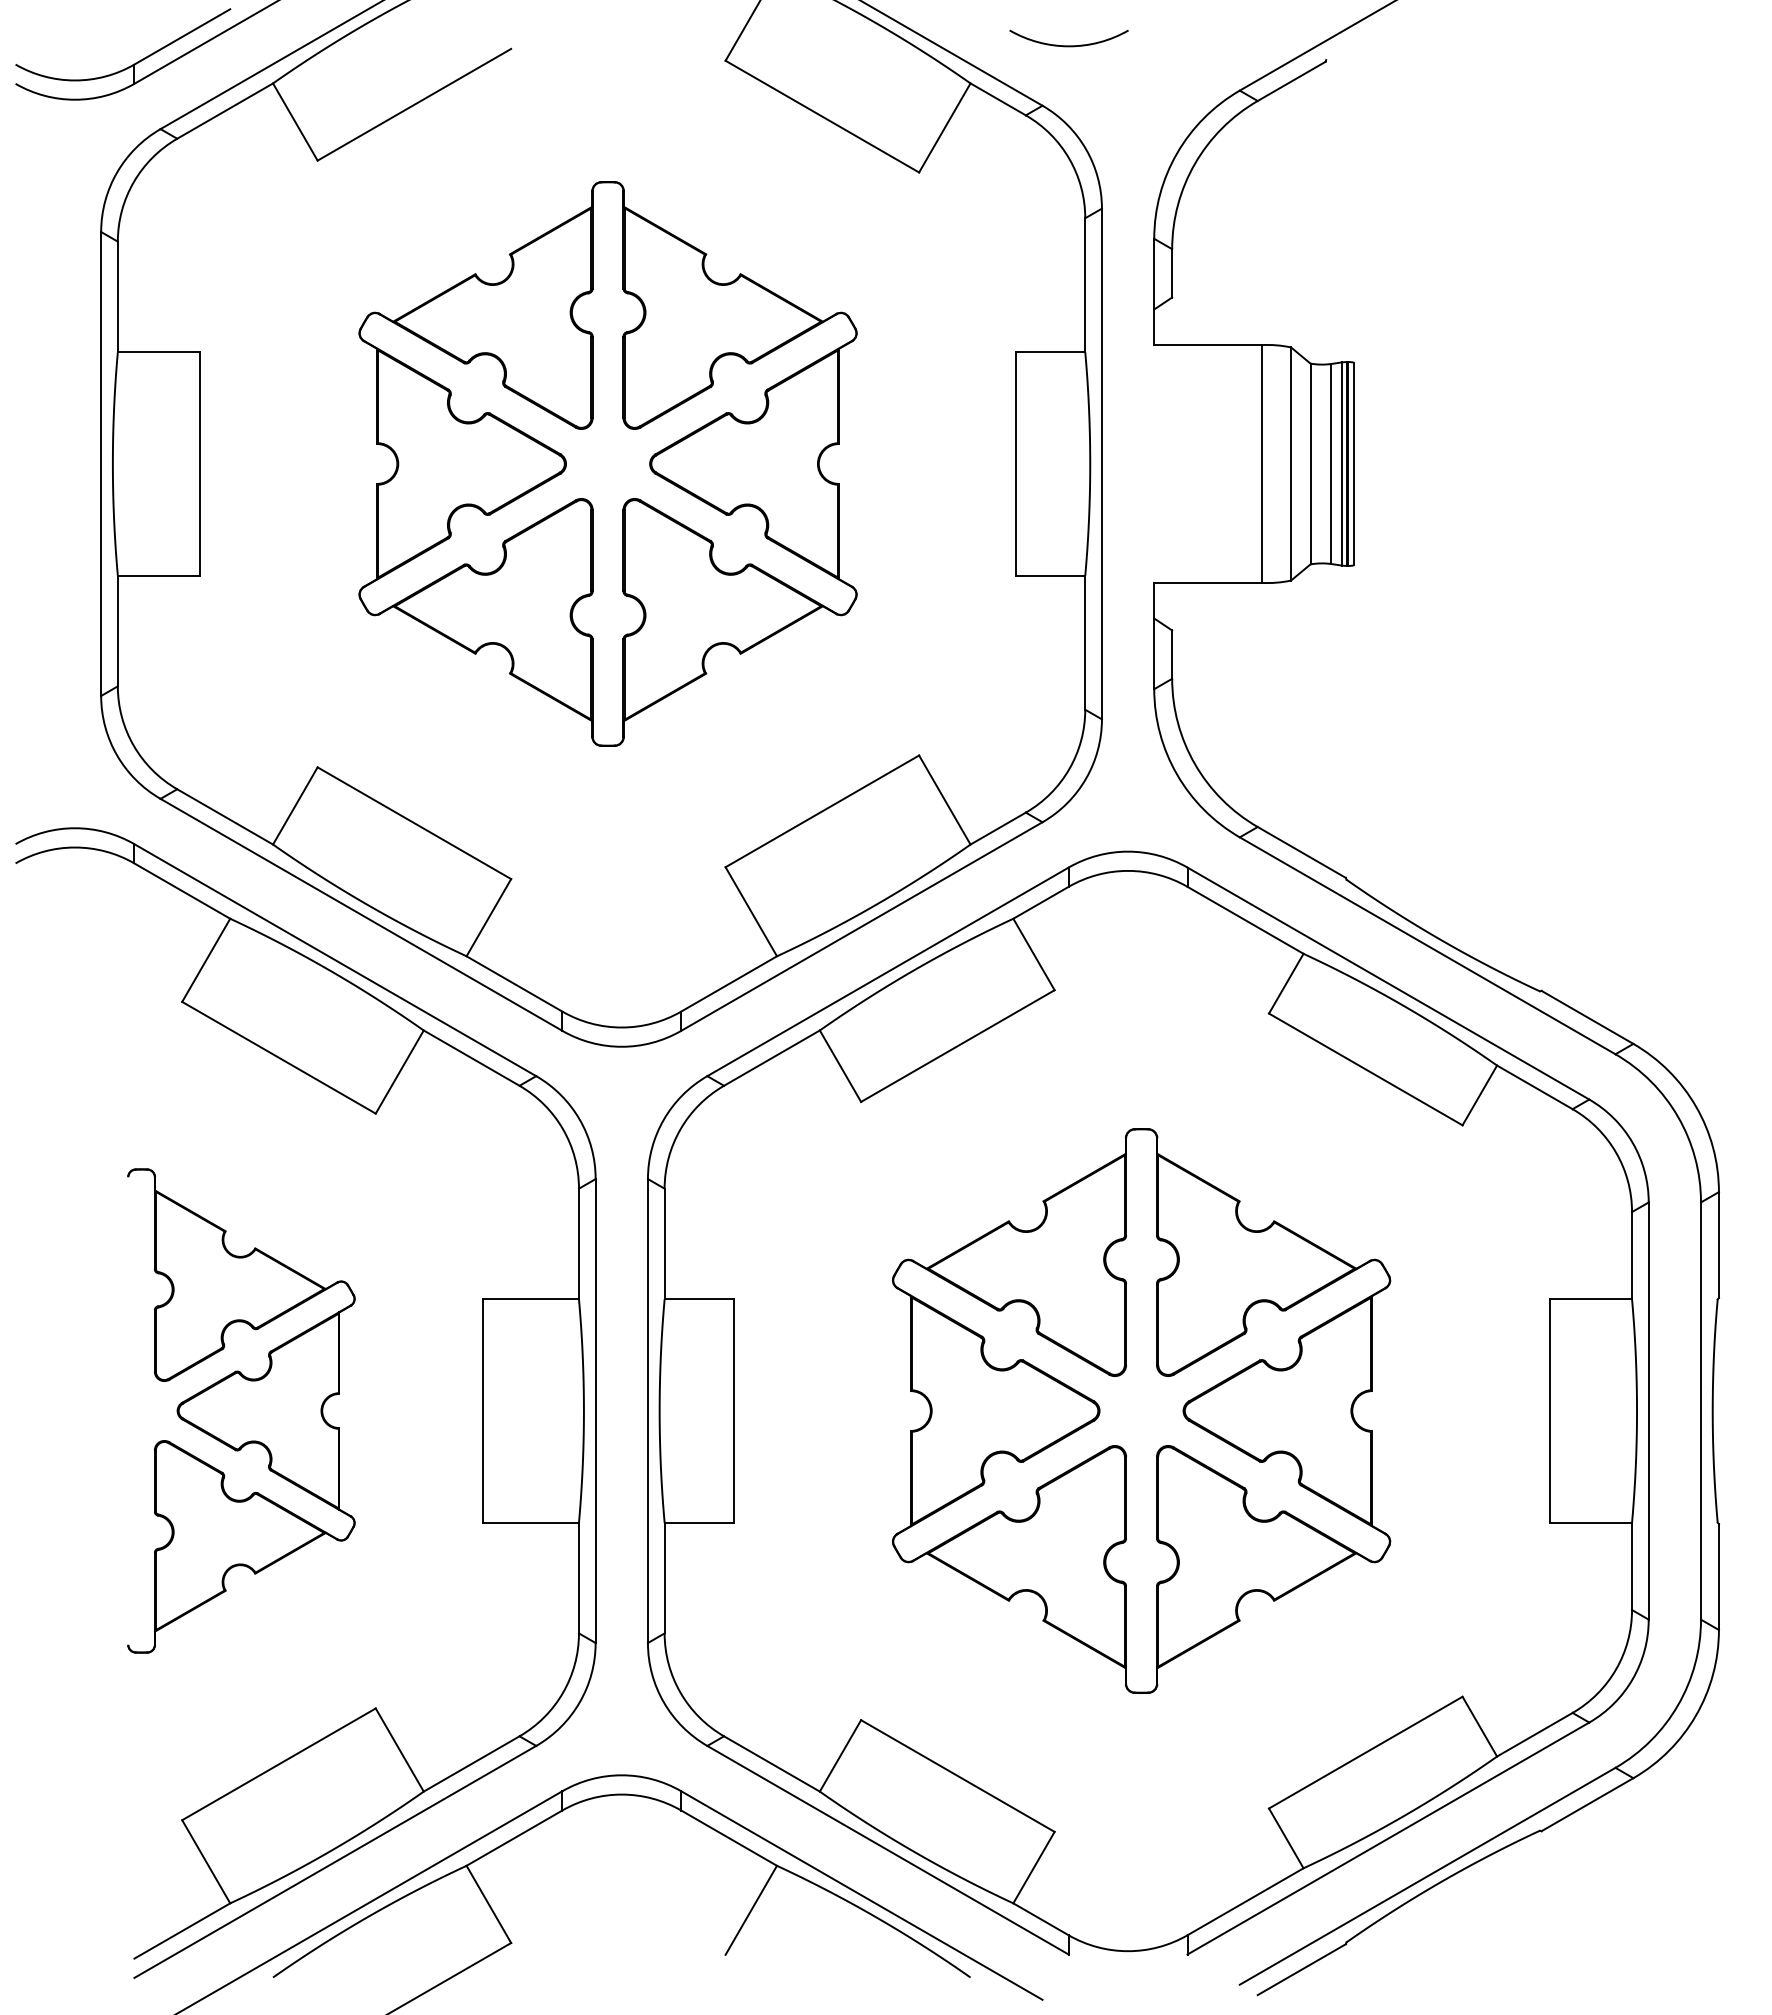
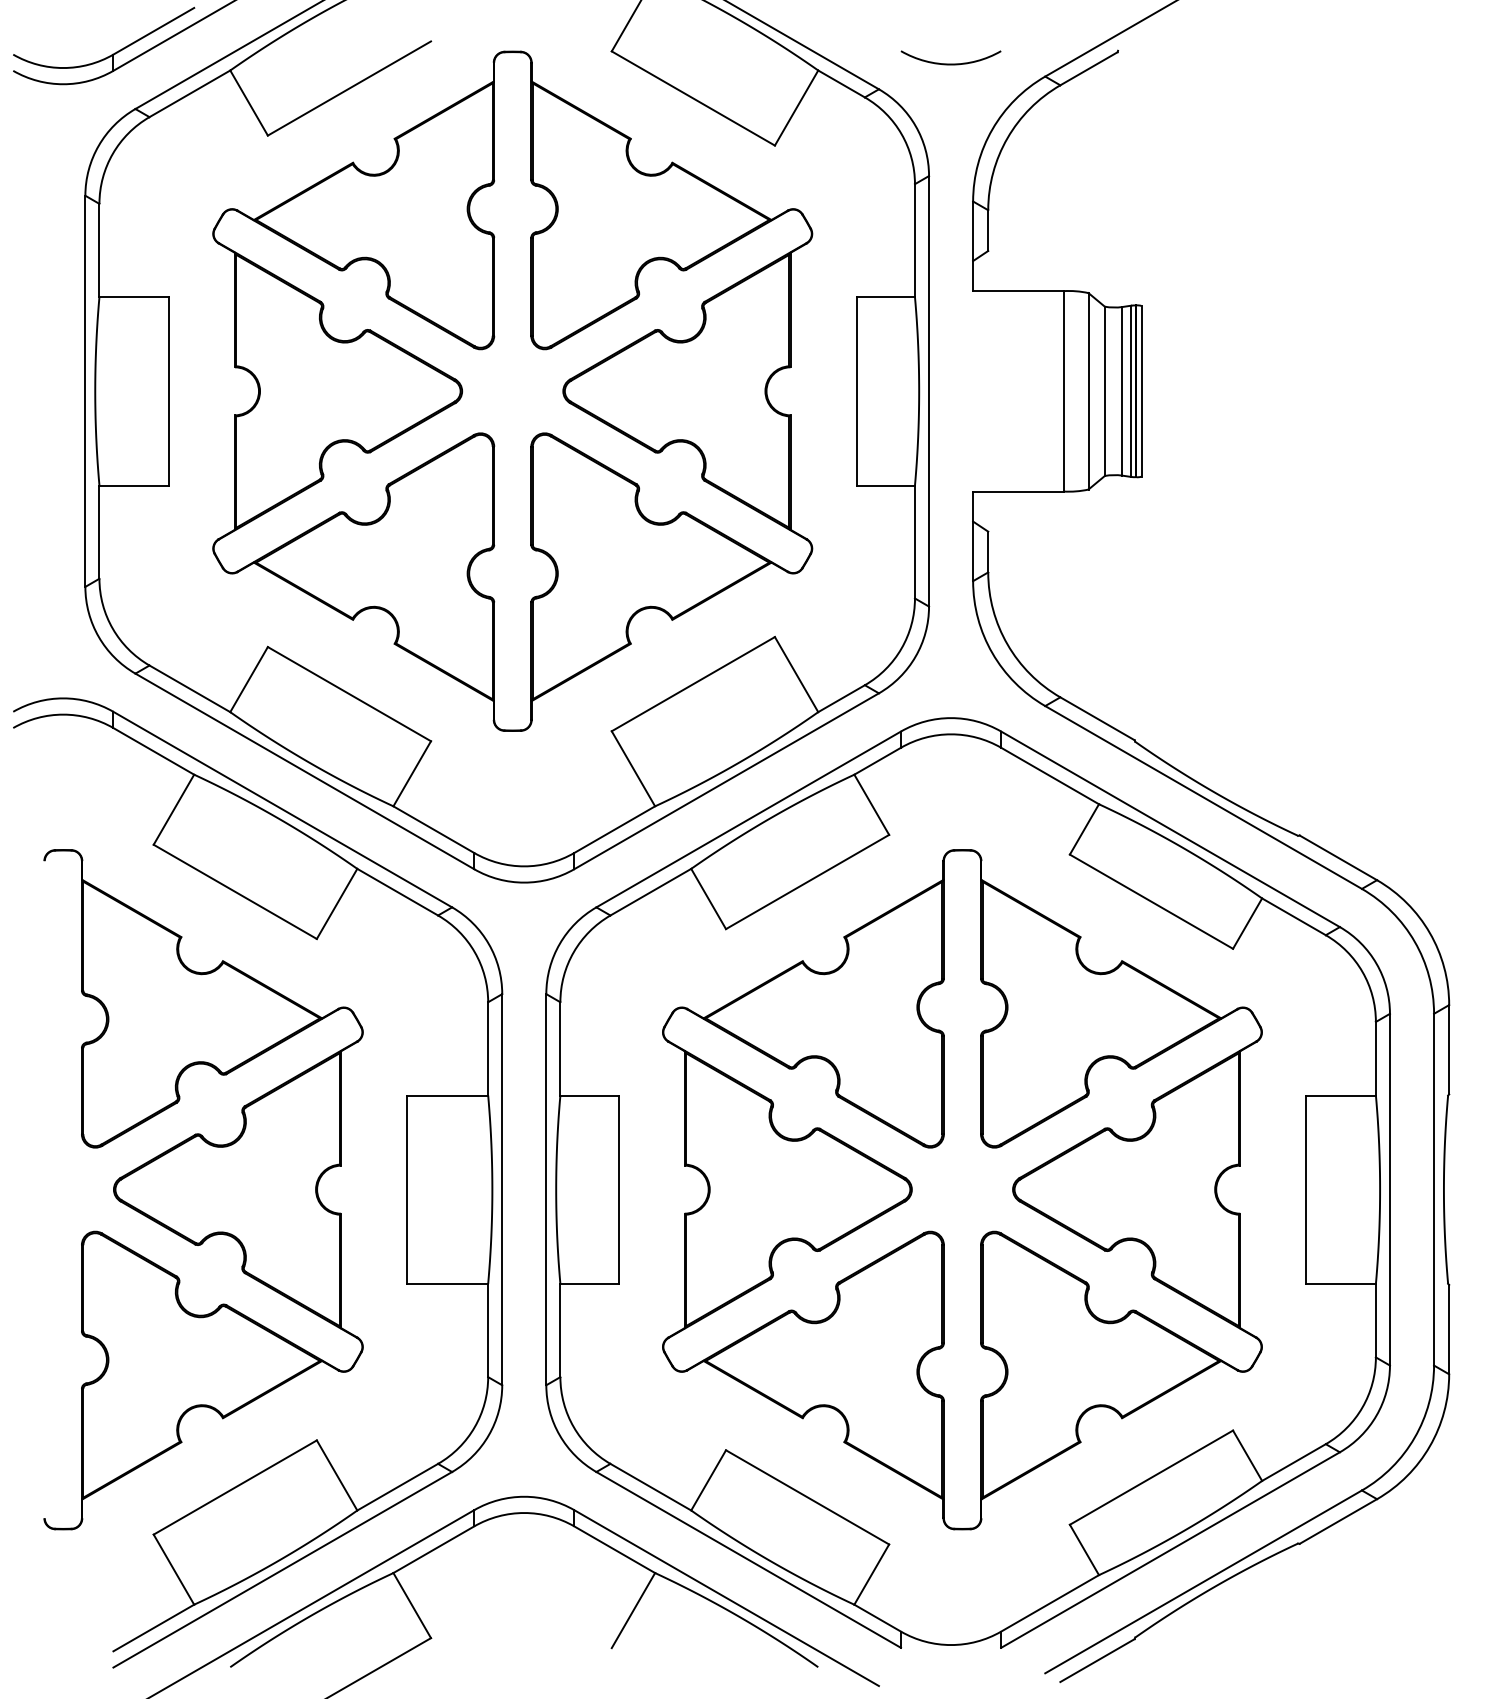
arc: (1068, 45) -> (950, 63), moved
part: (607, 463) -> (512, 390), size x1.43
part: (241, 1410) -> (203, 1189), size x1.67
part: (1141, 1410) -> (962, 1189), size x1.43

